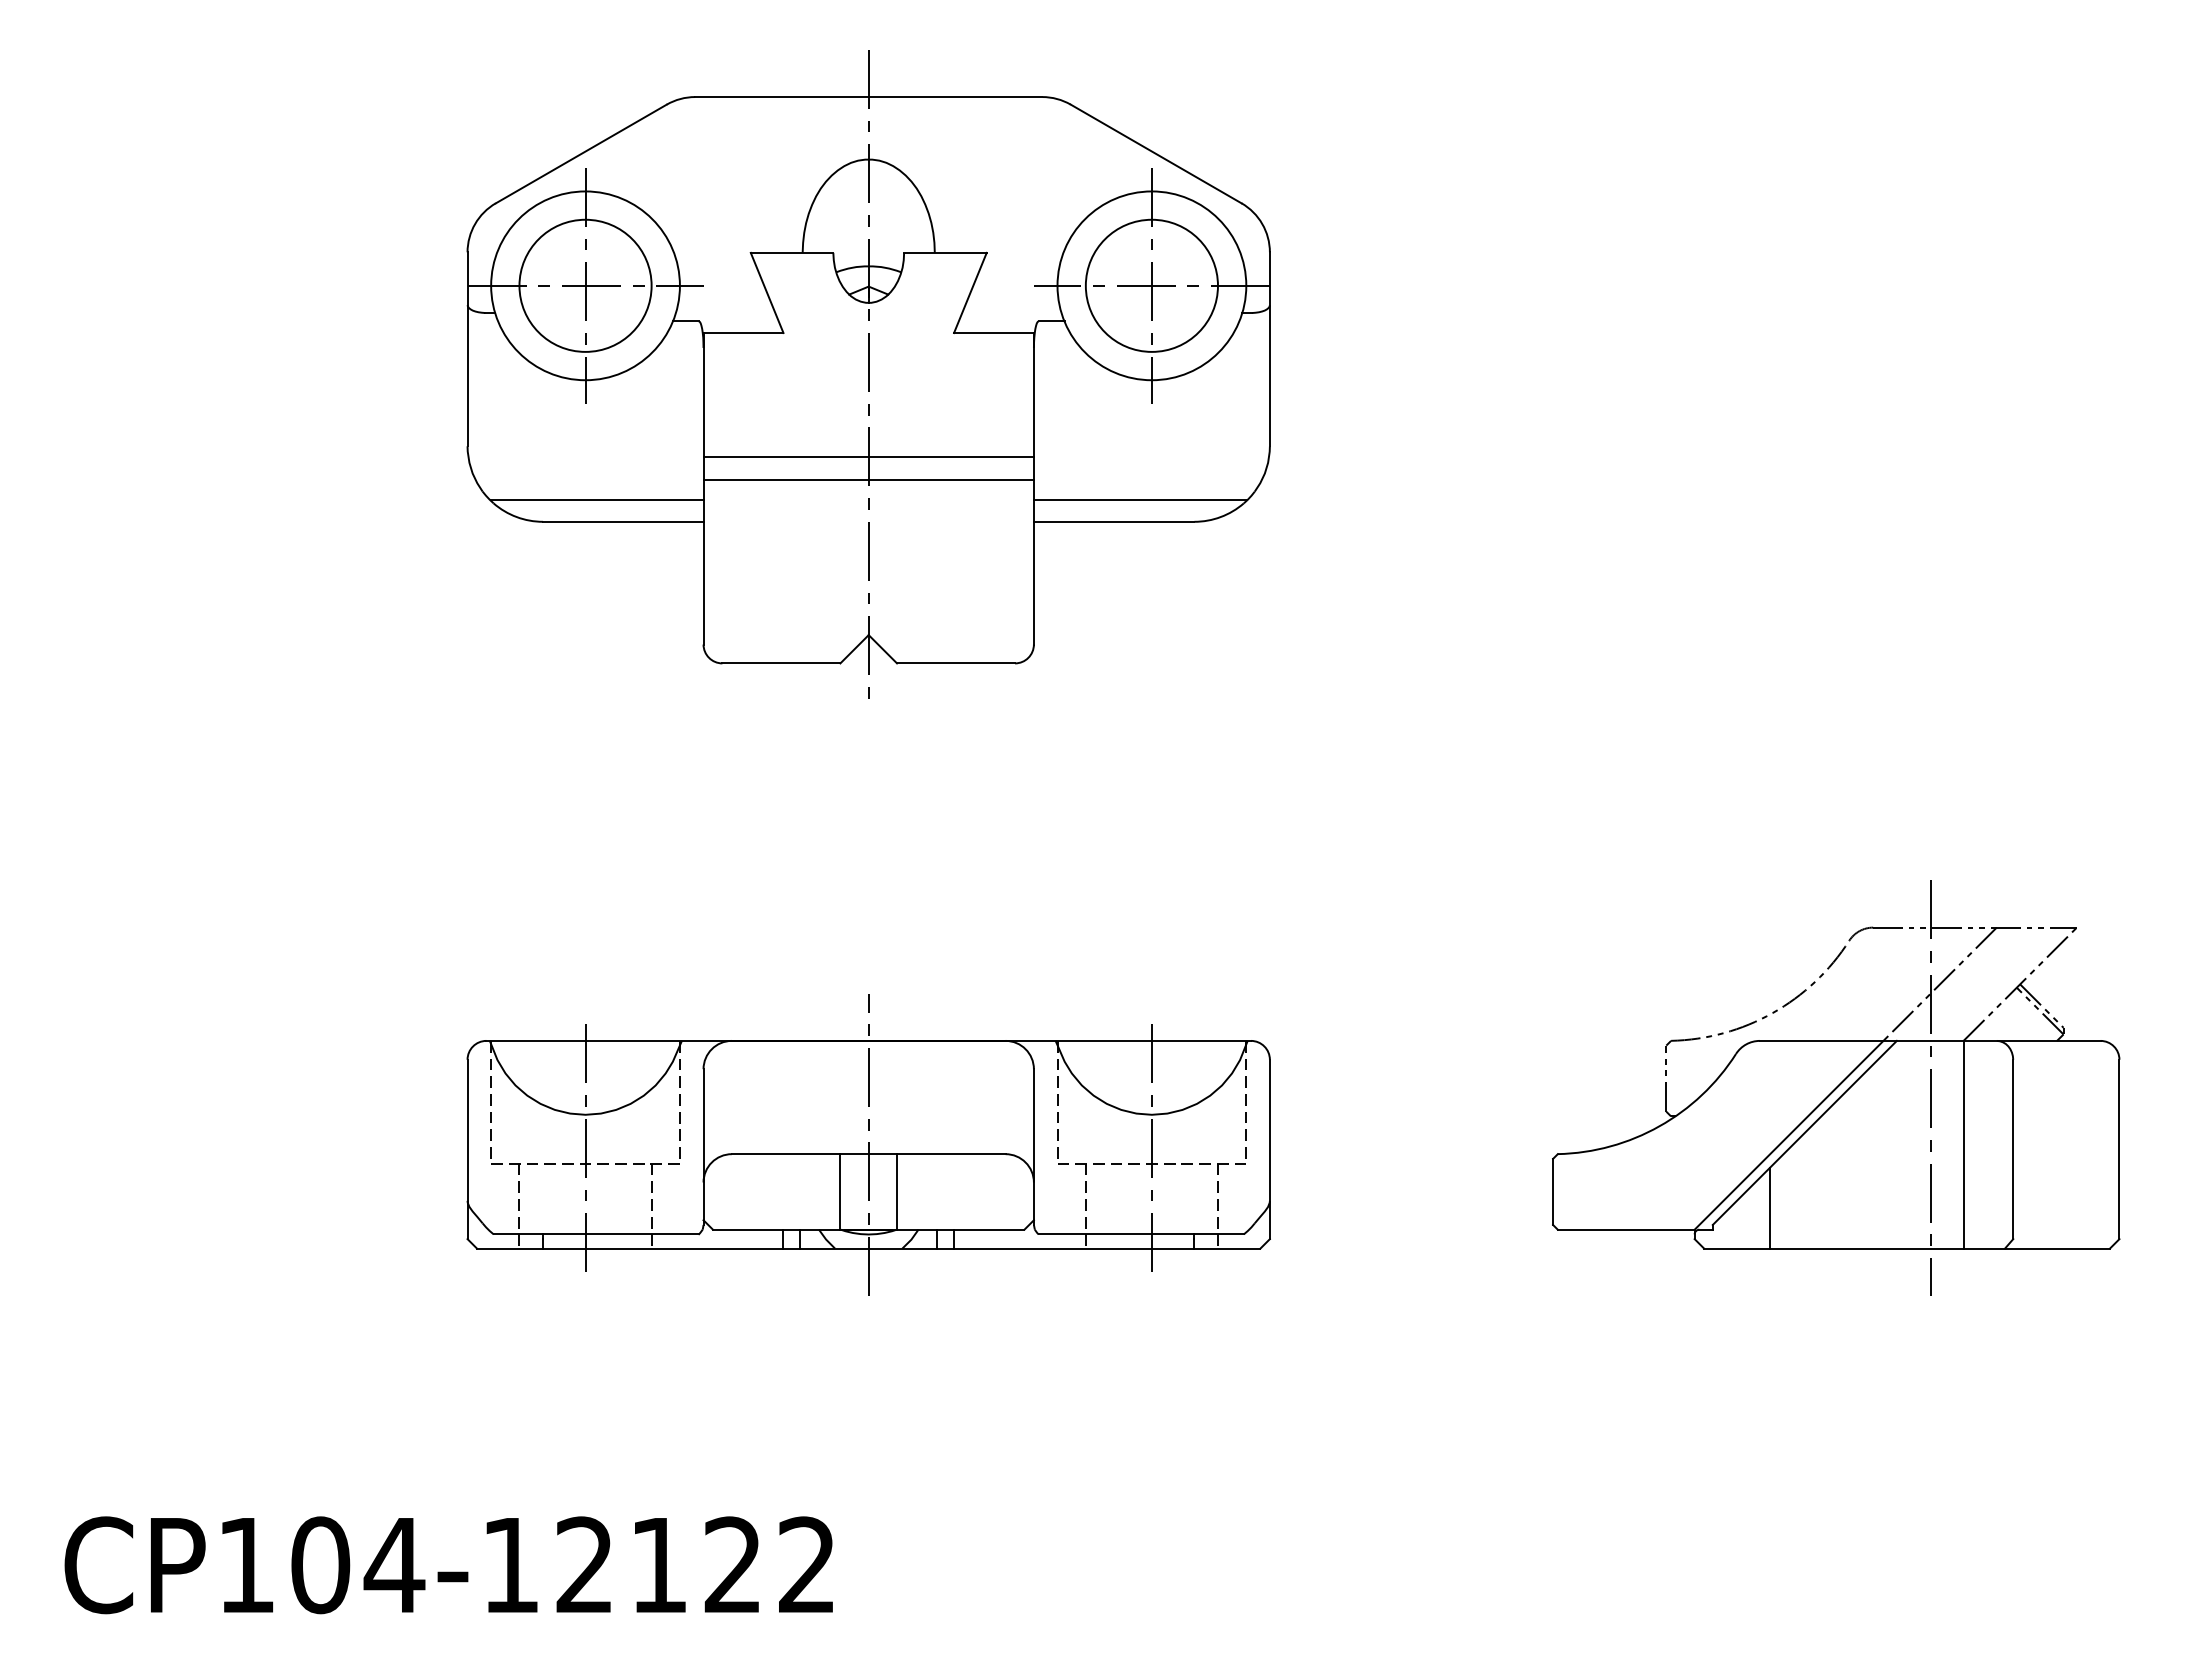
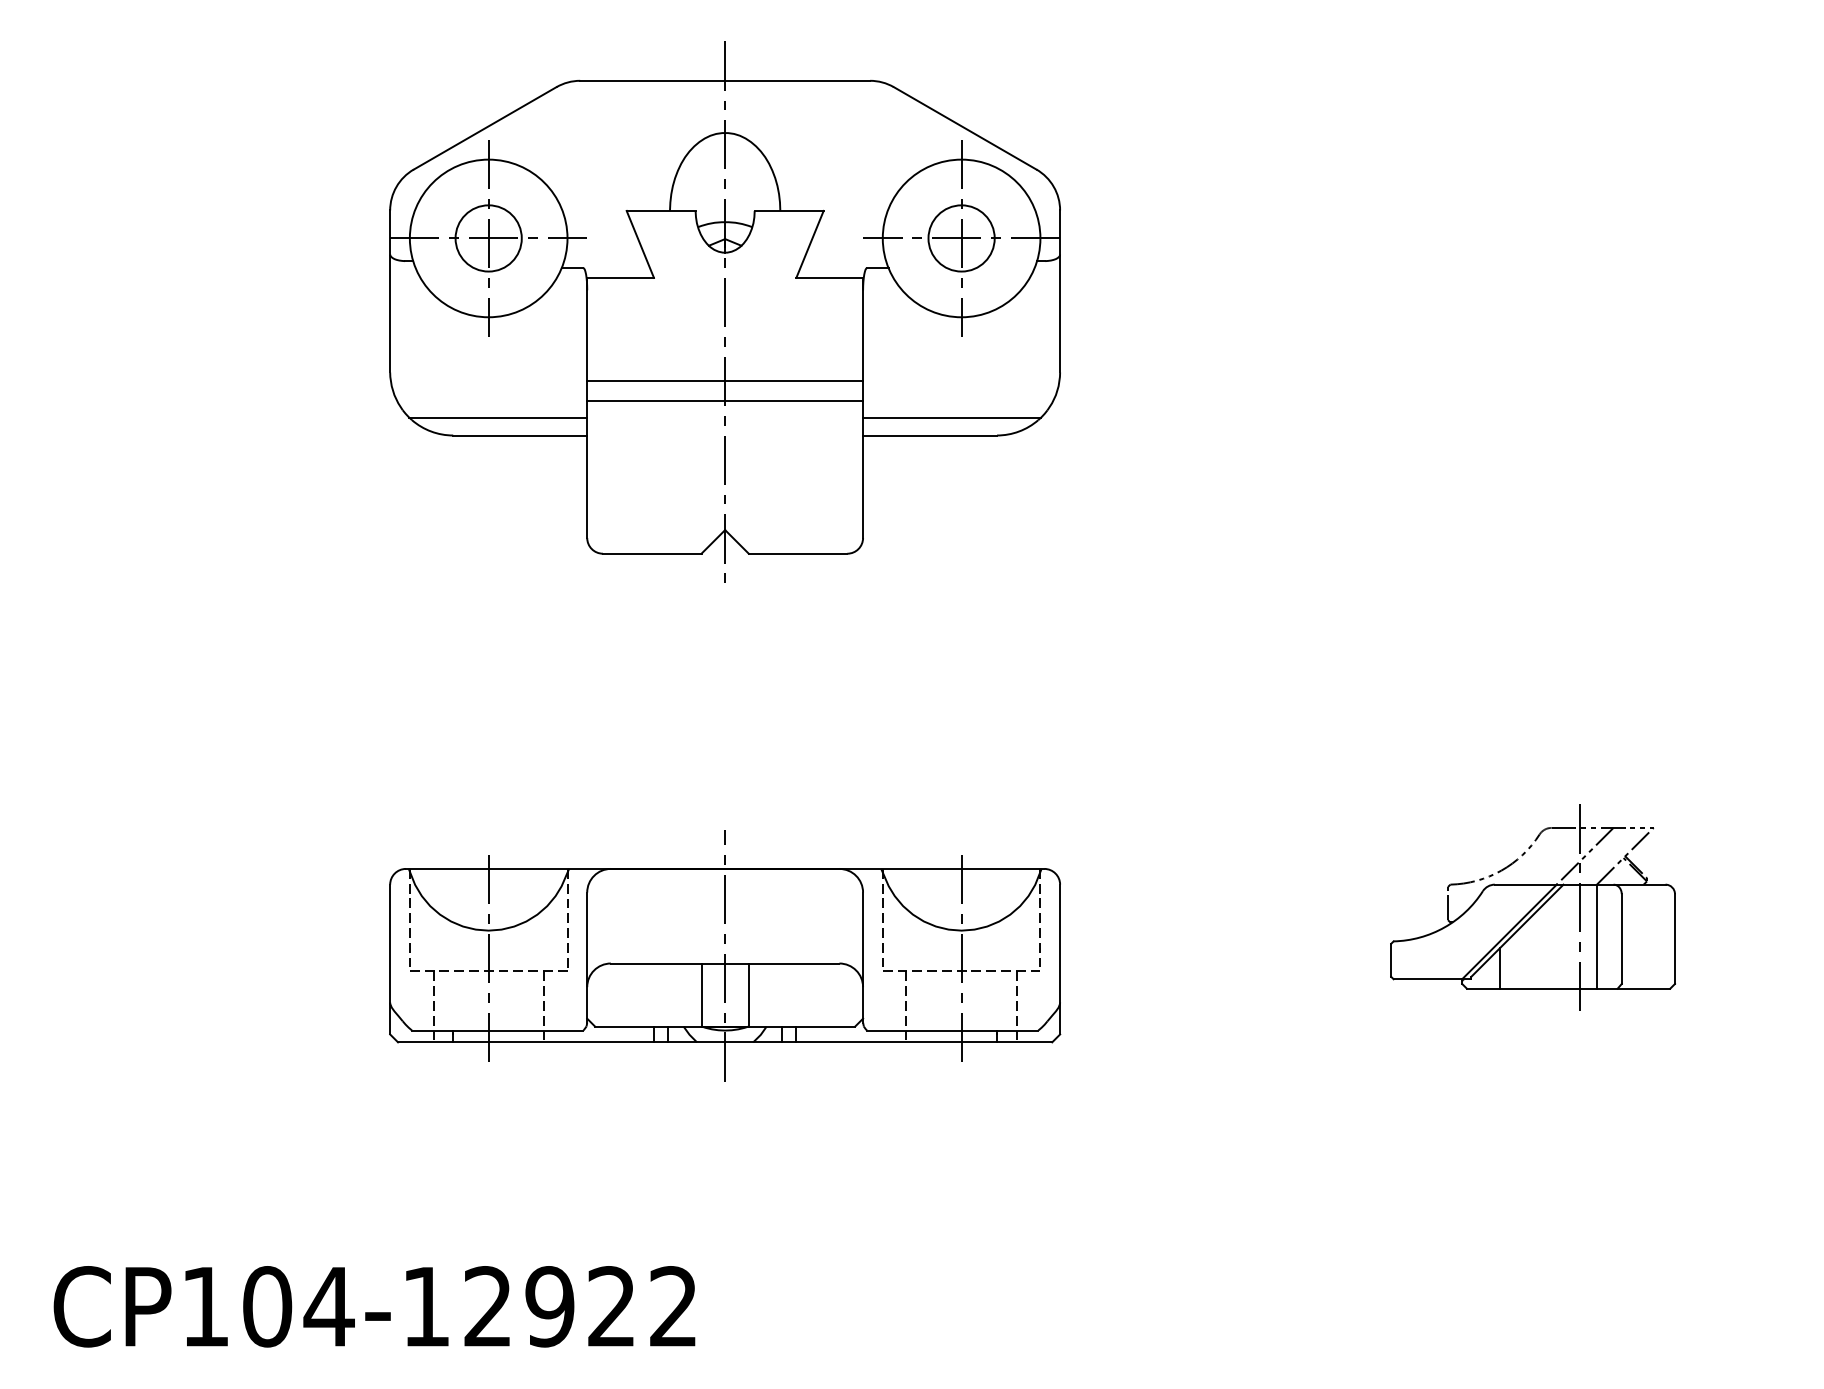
circle: (585, 285) -> (488, 238), size x0.6
circle: (1151, 285) -> (961, 238), size x0.6
part: (1836, 1087) -> (1533, 907), size x0.6
text: (658, 1565) -> (549, 1306), CP104-12122 -> CP104-12922

